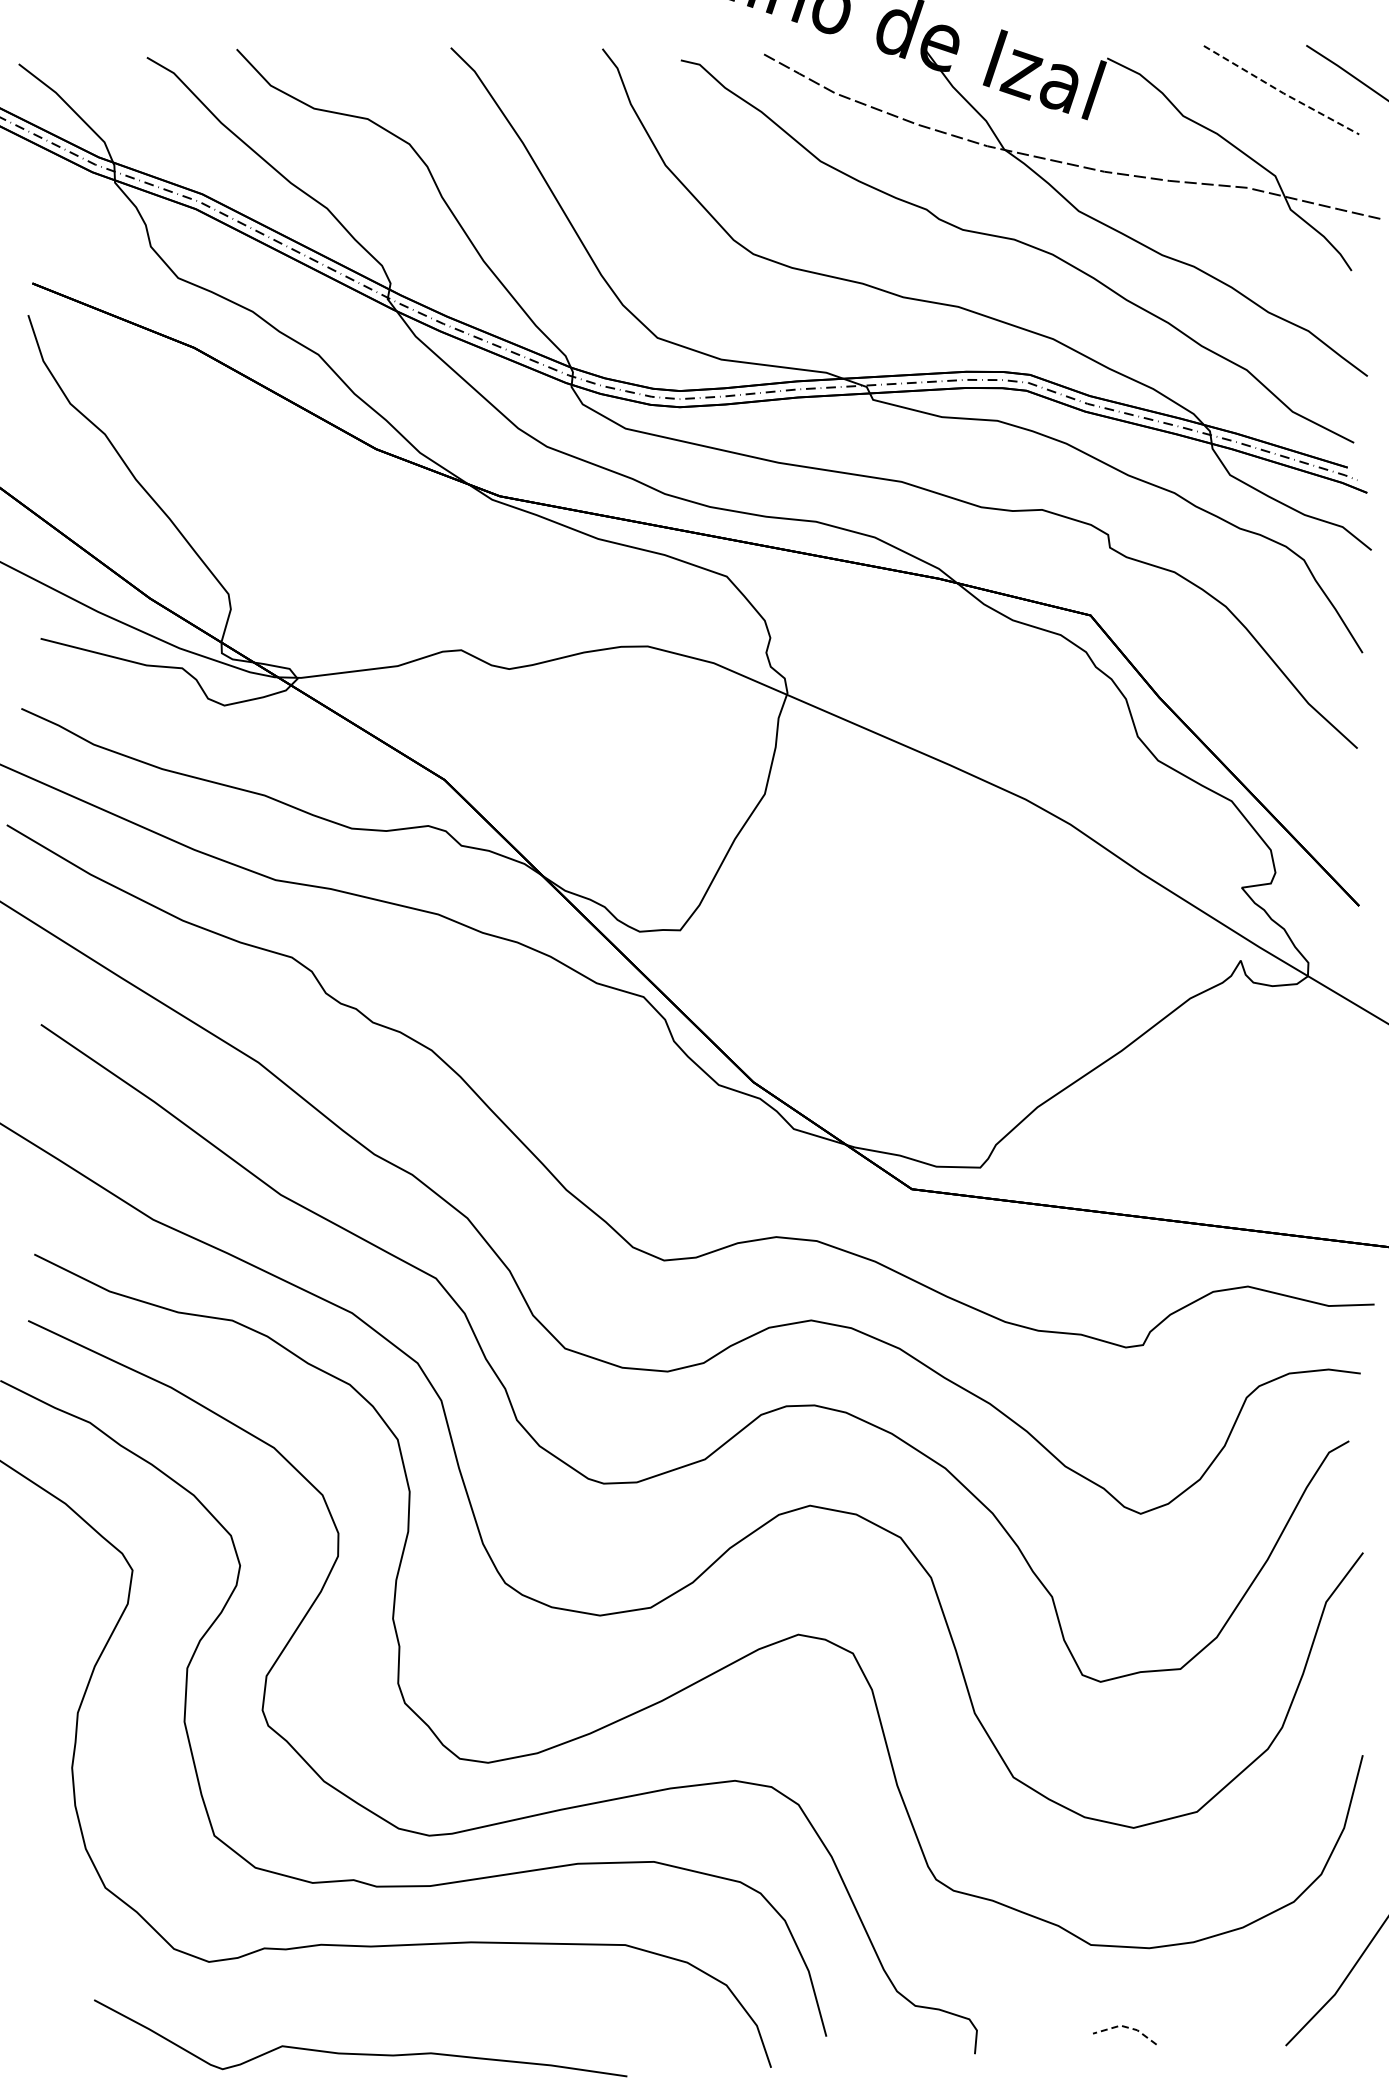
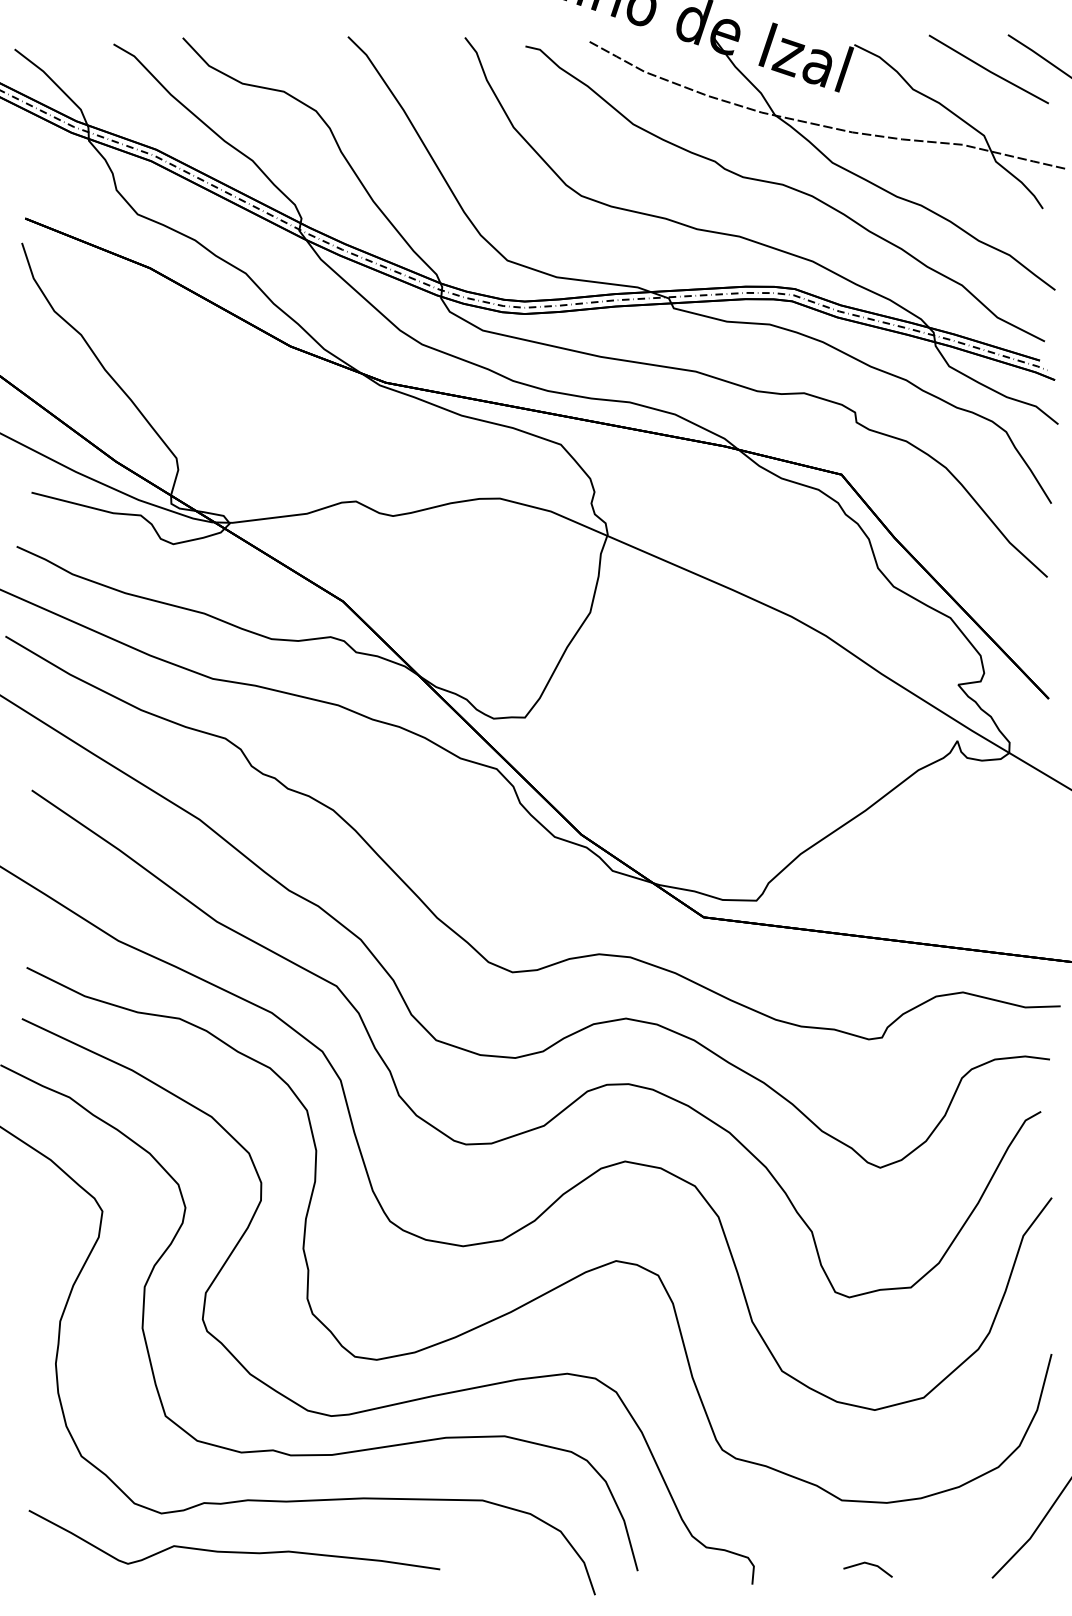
line: (1281, 91) -> (988, 70), dashed -> solid
line: (1127, 2027) -> (870, 1564), dashed -> solid
curve: (360, 2053) -> (234, 1551), moved

